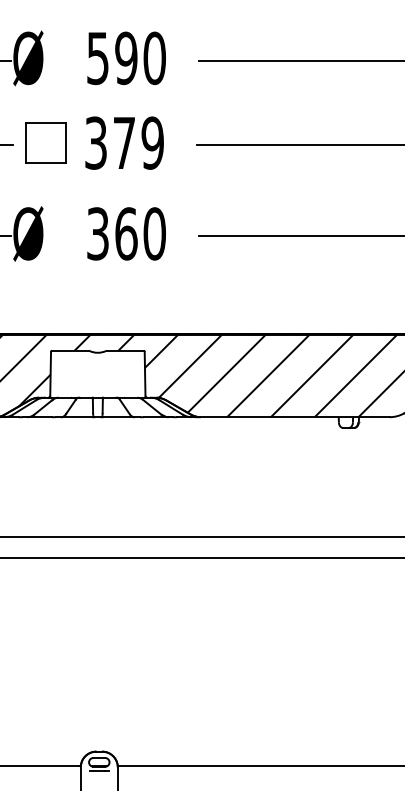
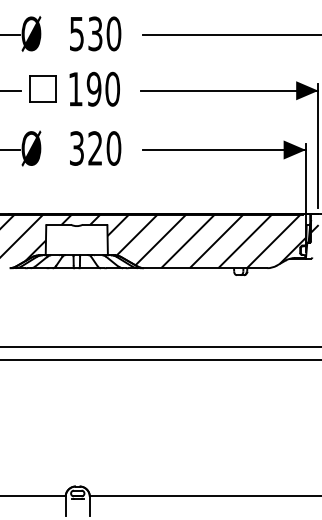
text: (126, 57) -> (95, 33), 590 -> 530
text: (123, 141) -> (93, 88), 379 -> 190
text: (126, 233) -> (95, 148), 360 -> 320

